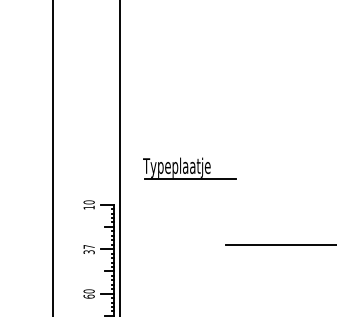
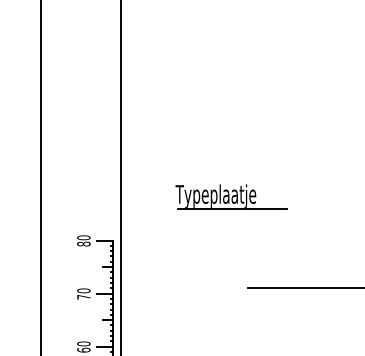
part: (189, 168) -> (230, 197), moved
text: (88, 207) -> (83, 243), 10 -> 80
text: (88, 249) -> (83, 293), 37 -> 70

